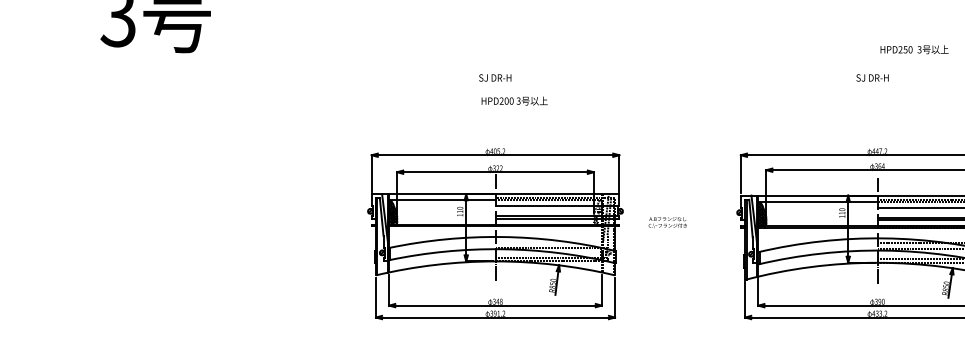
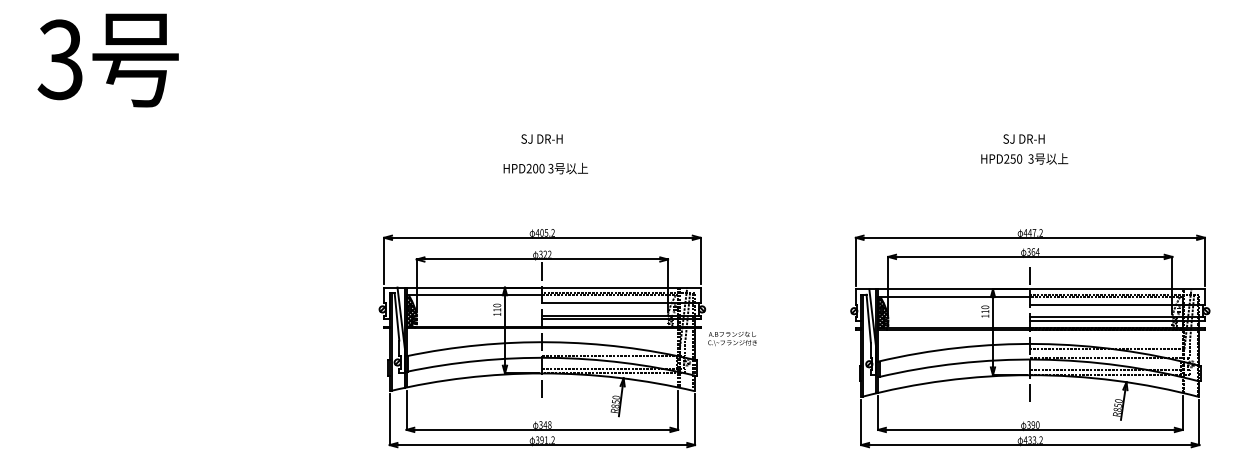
text: (914, 49) -> (1024, 158), moved
text: (514, 101) -> (545, 168), moved
text: (667, 222) -> (732, 338), moved

